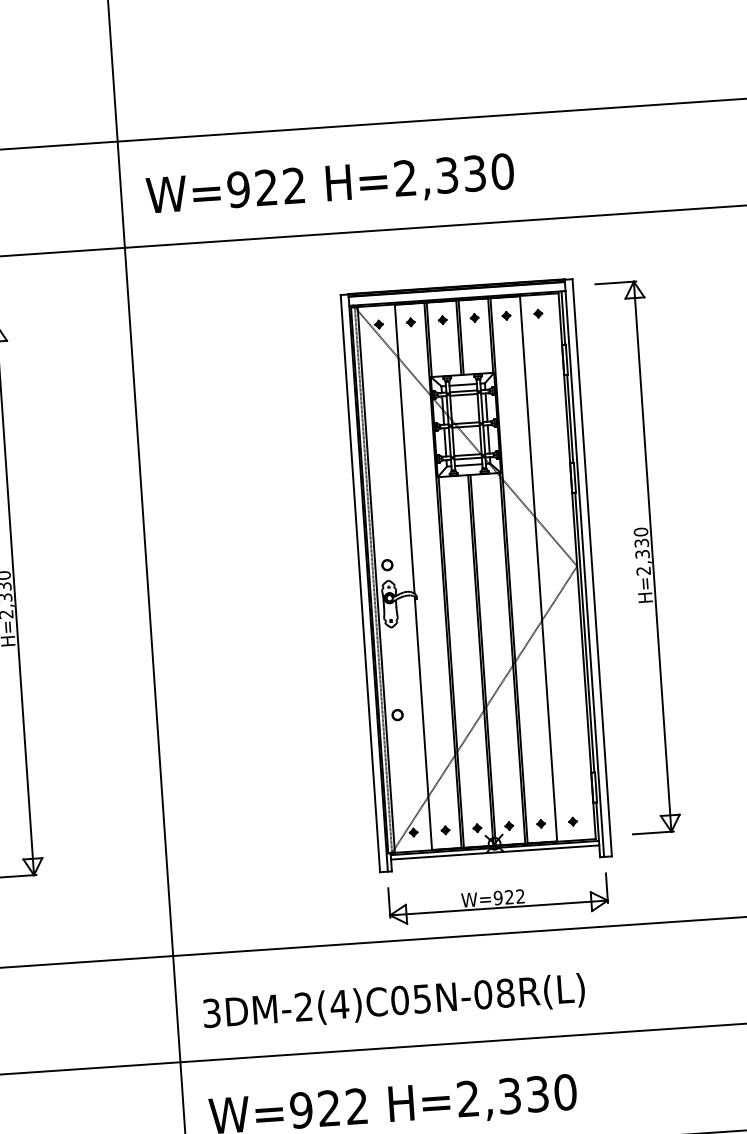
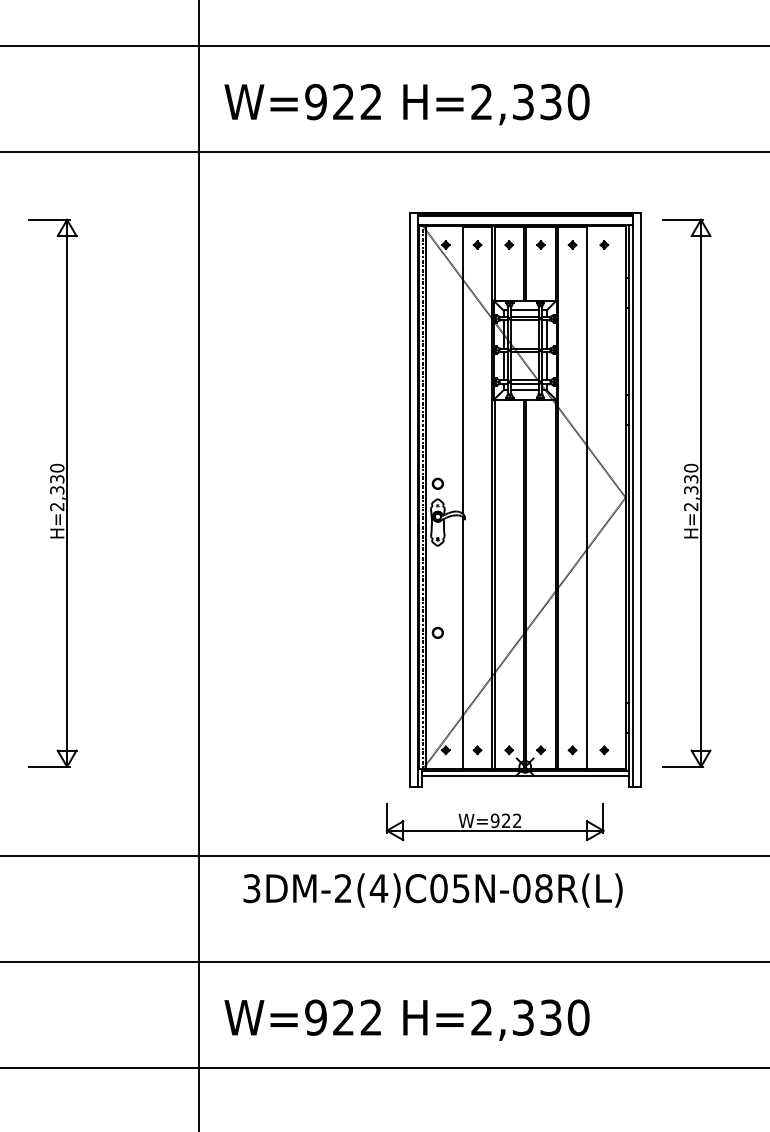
part: (497, 899) -> (494, 822), moved
text: (393, 1002) -> (432, 890), moved

